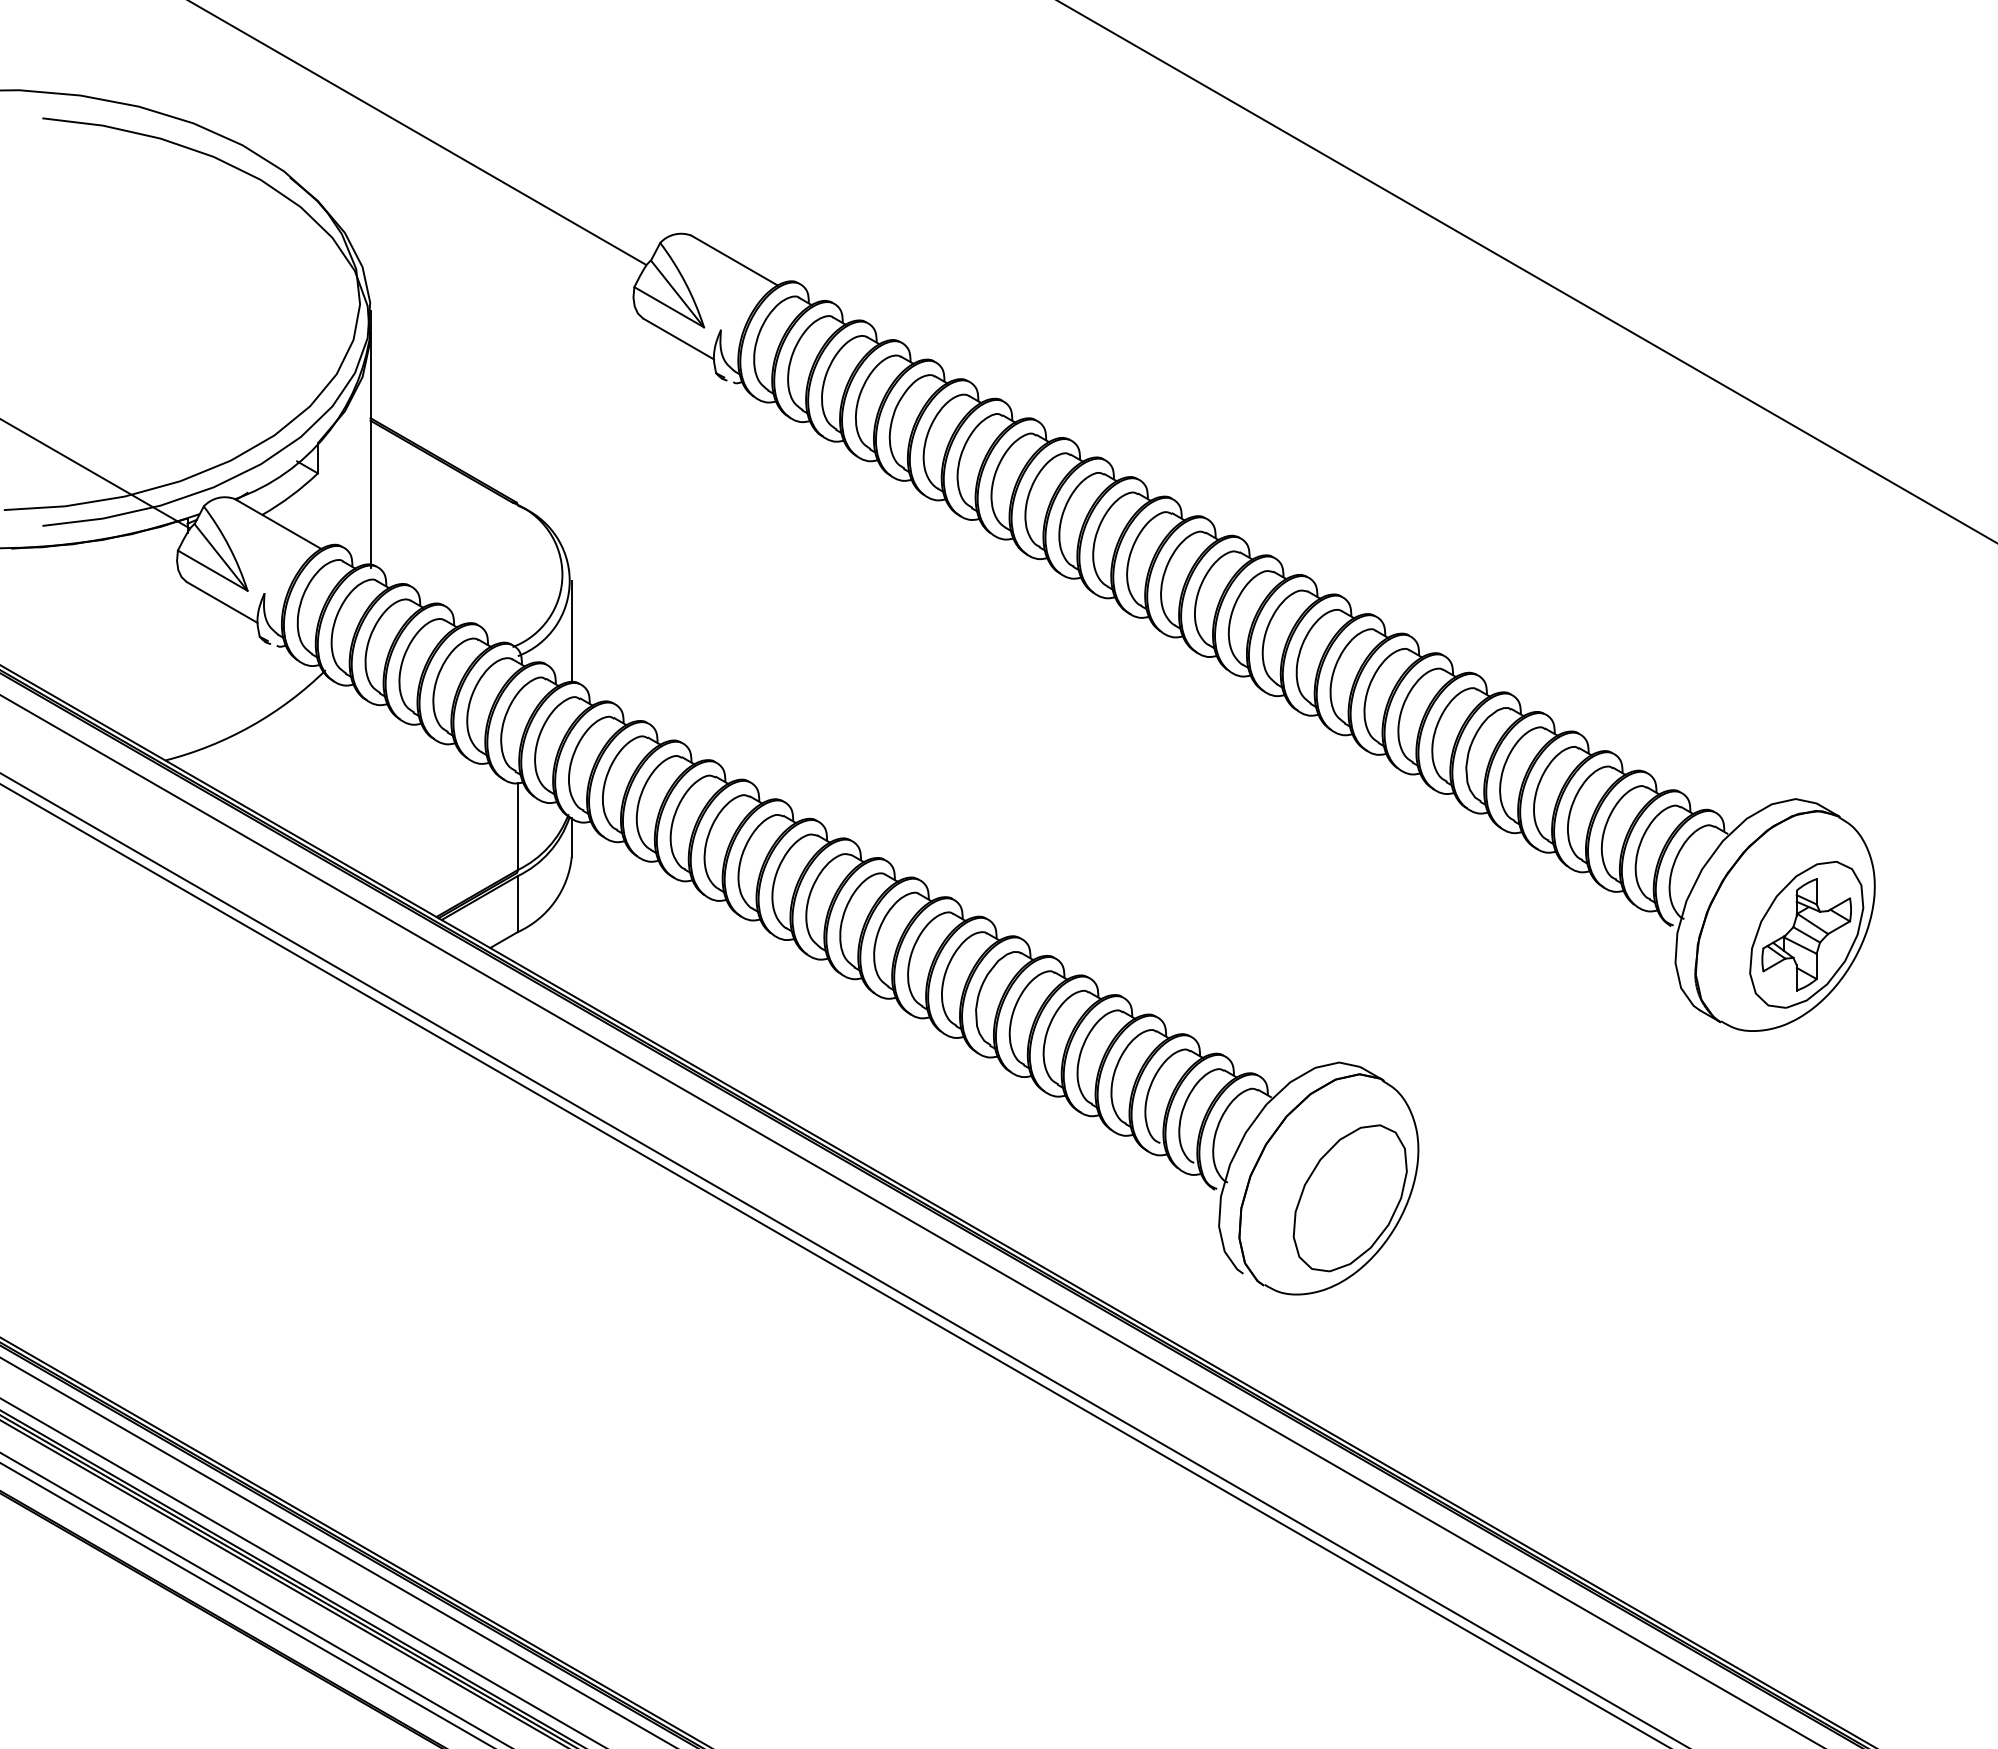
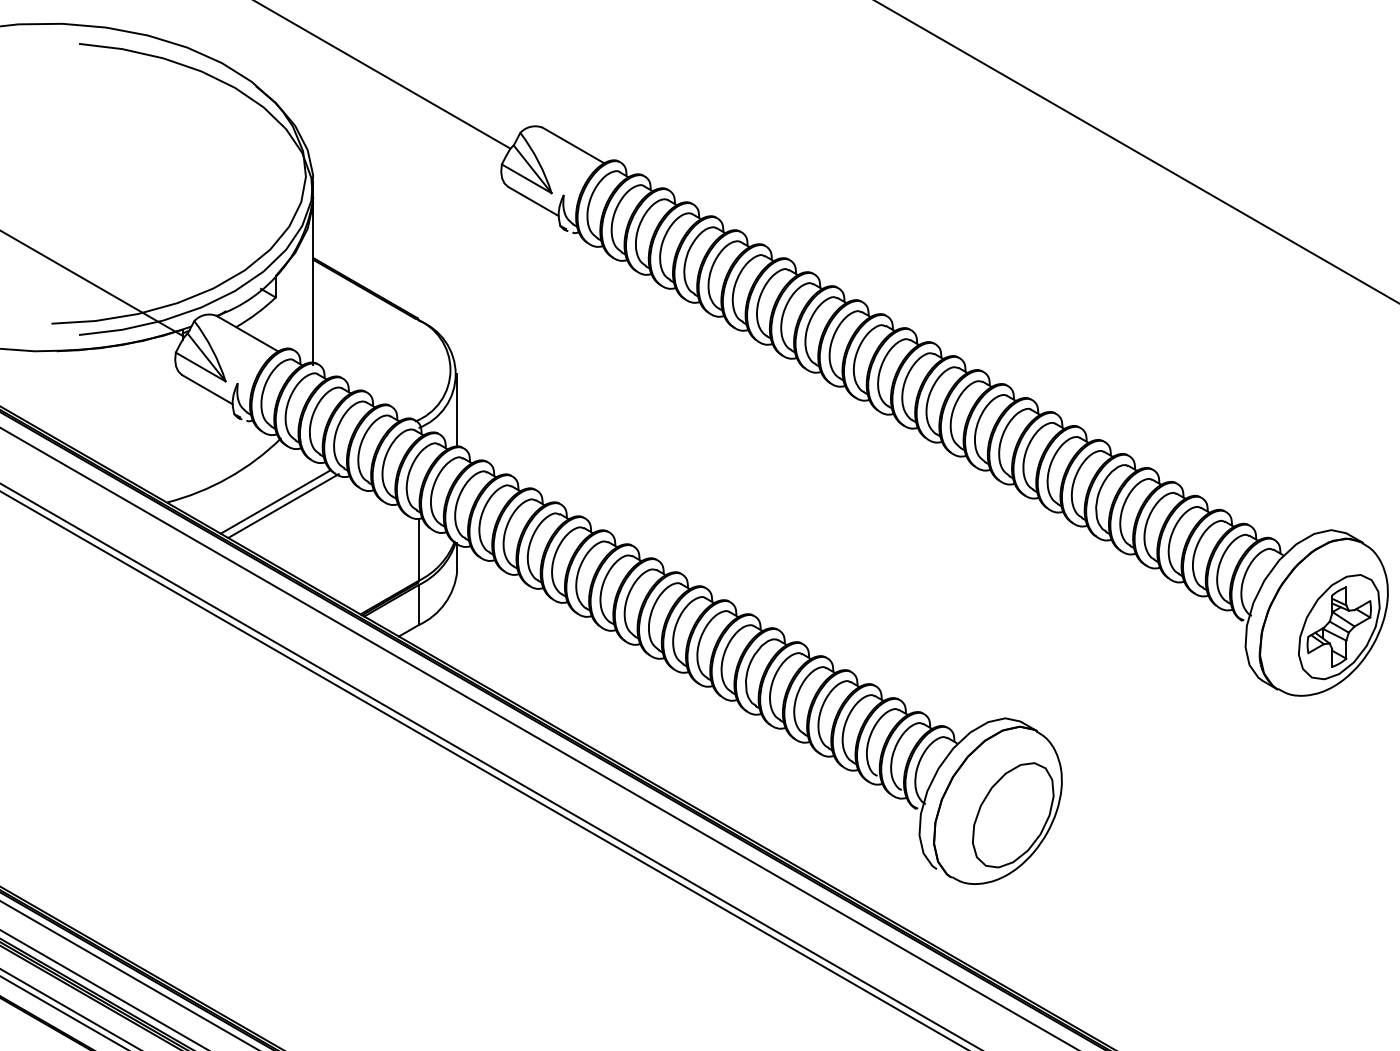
line: (317, 759) -> (275, 501), added
line: (328, 765) -> (283, 506), added

